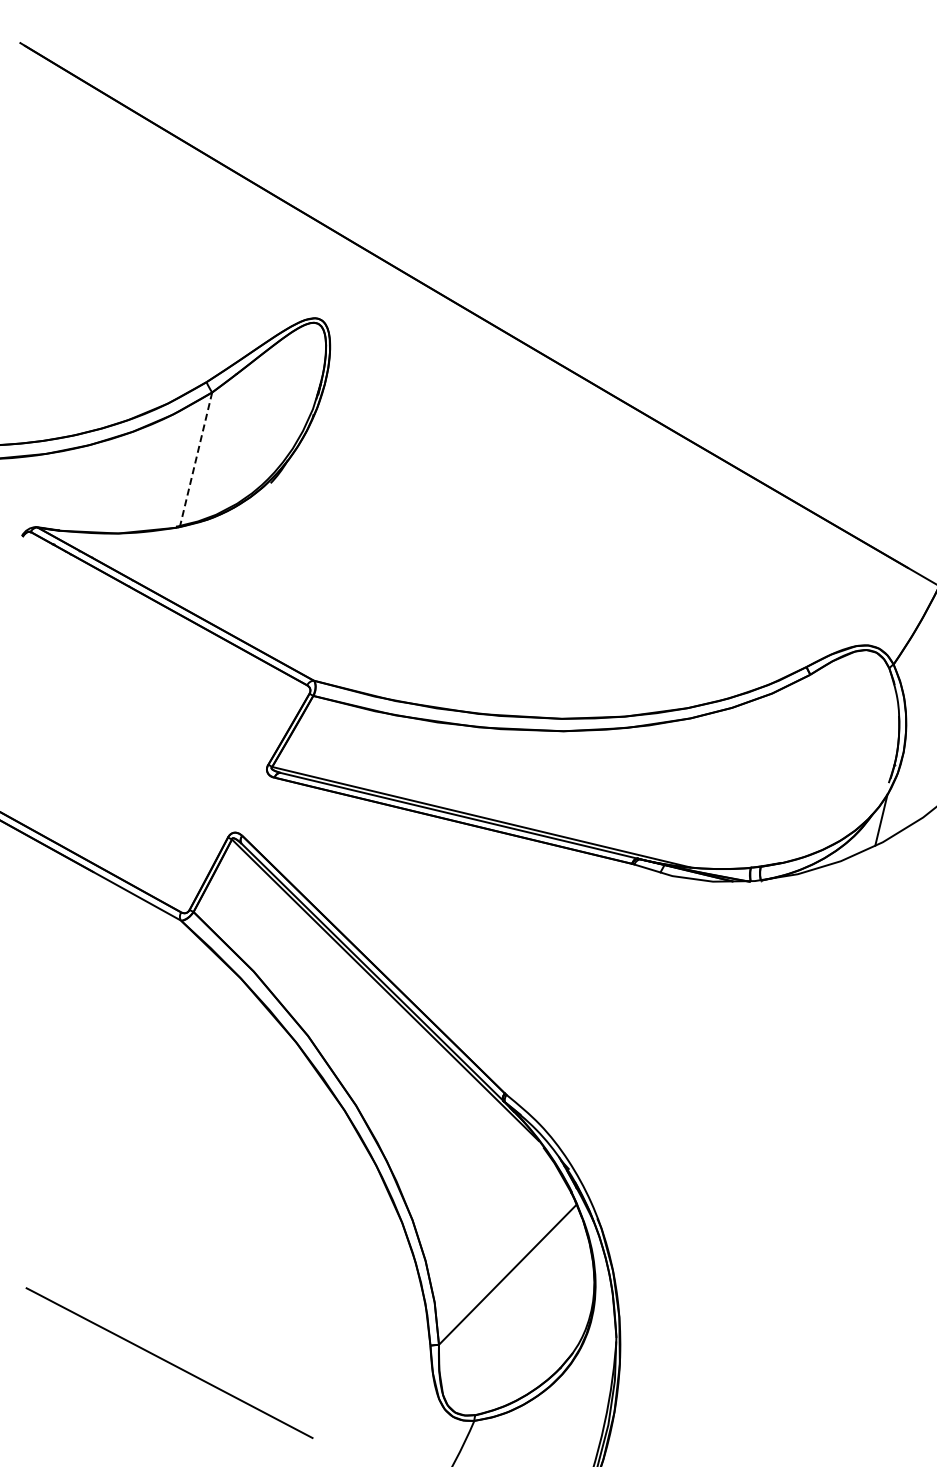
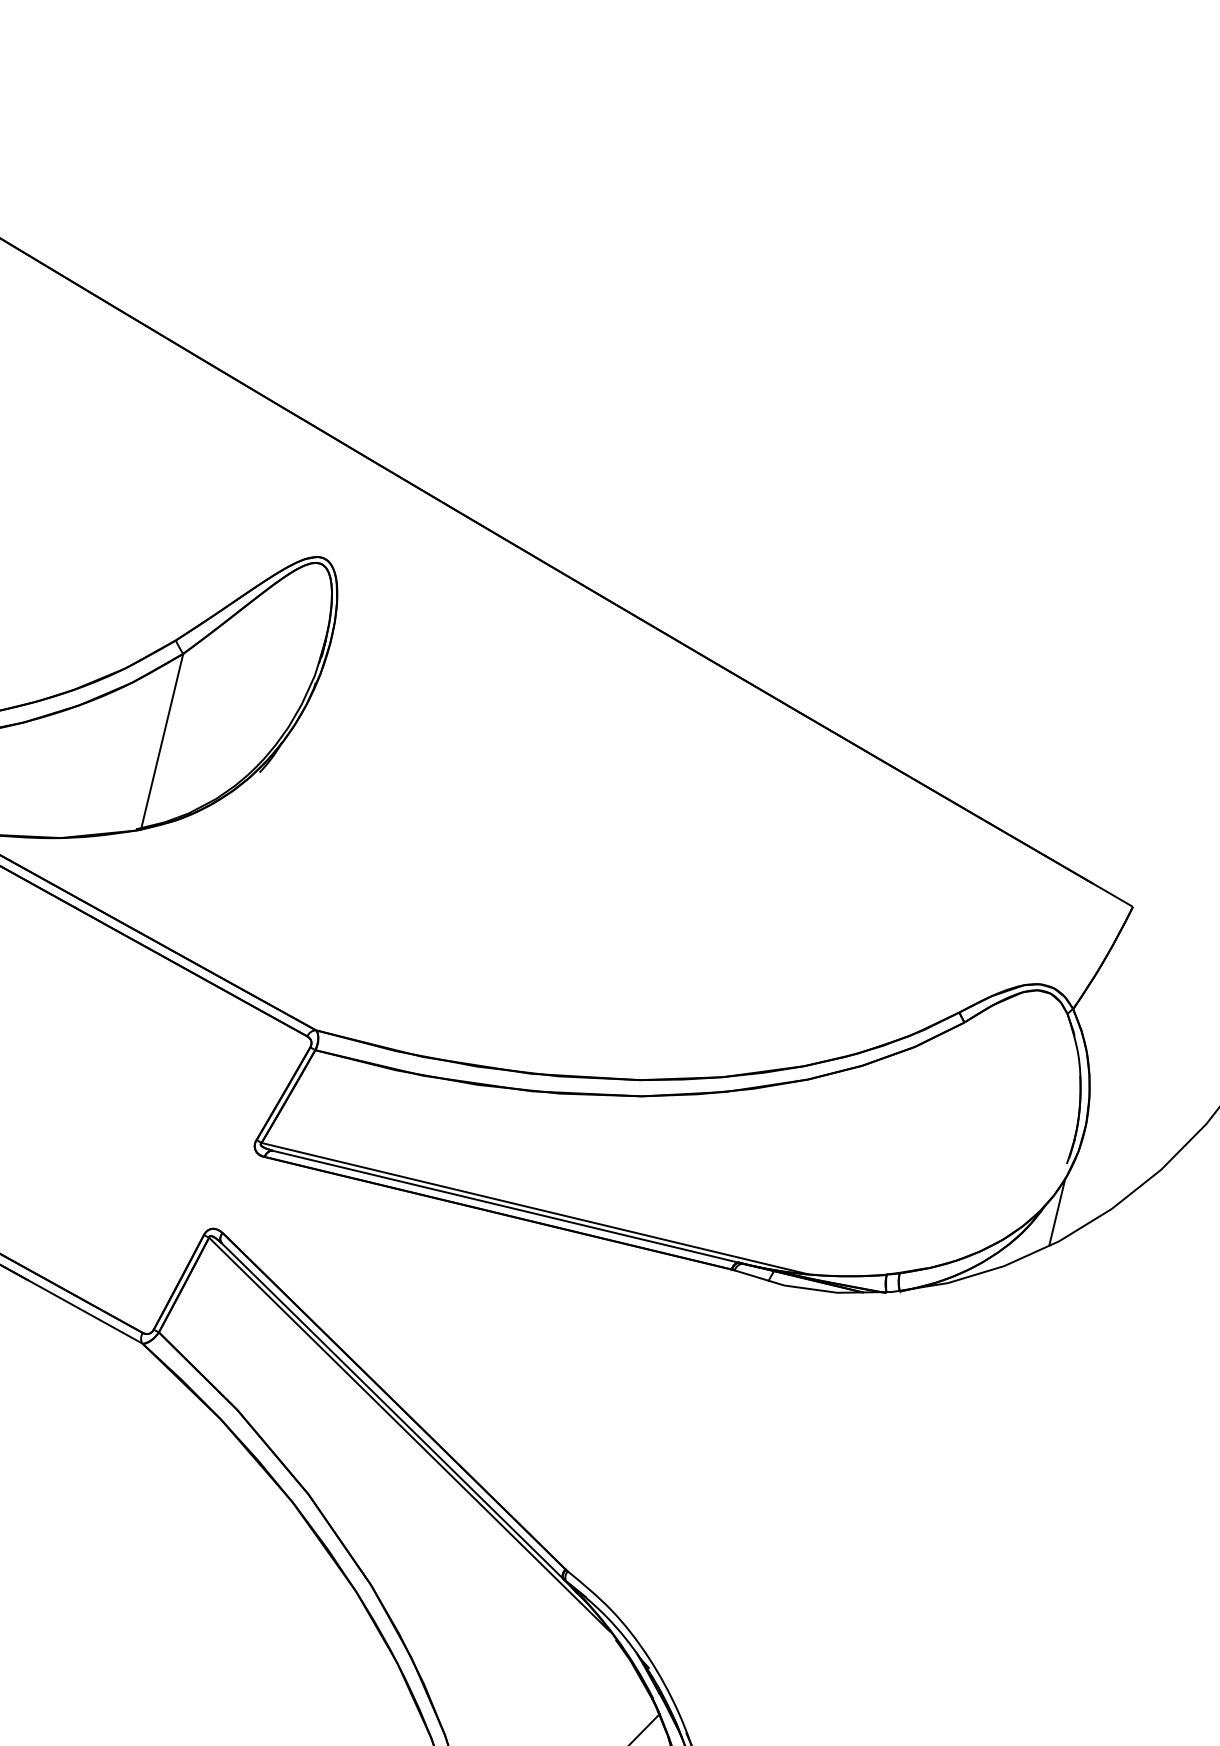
line: (195, 460) -> (161, 742), dashed -> solid

